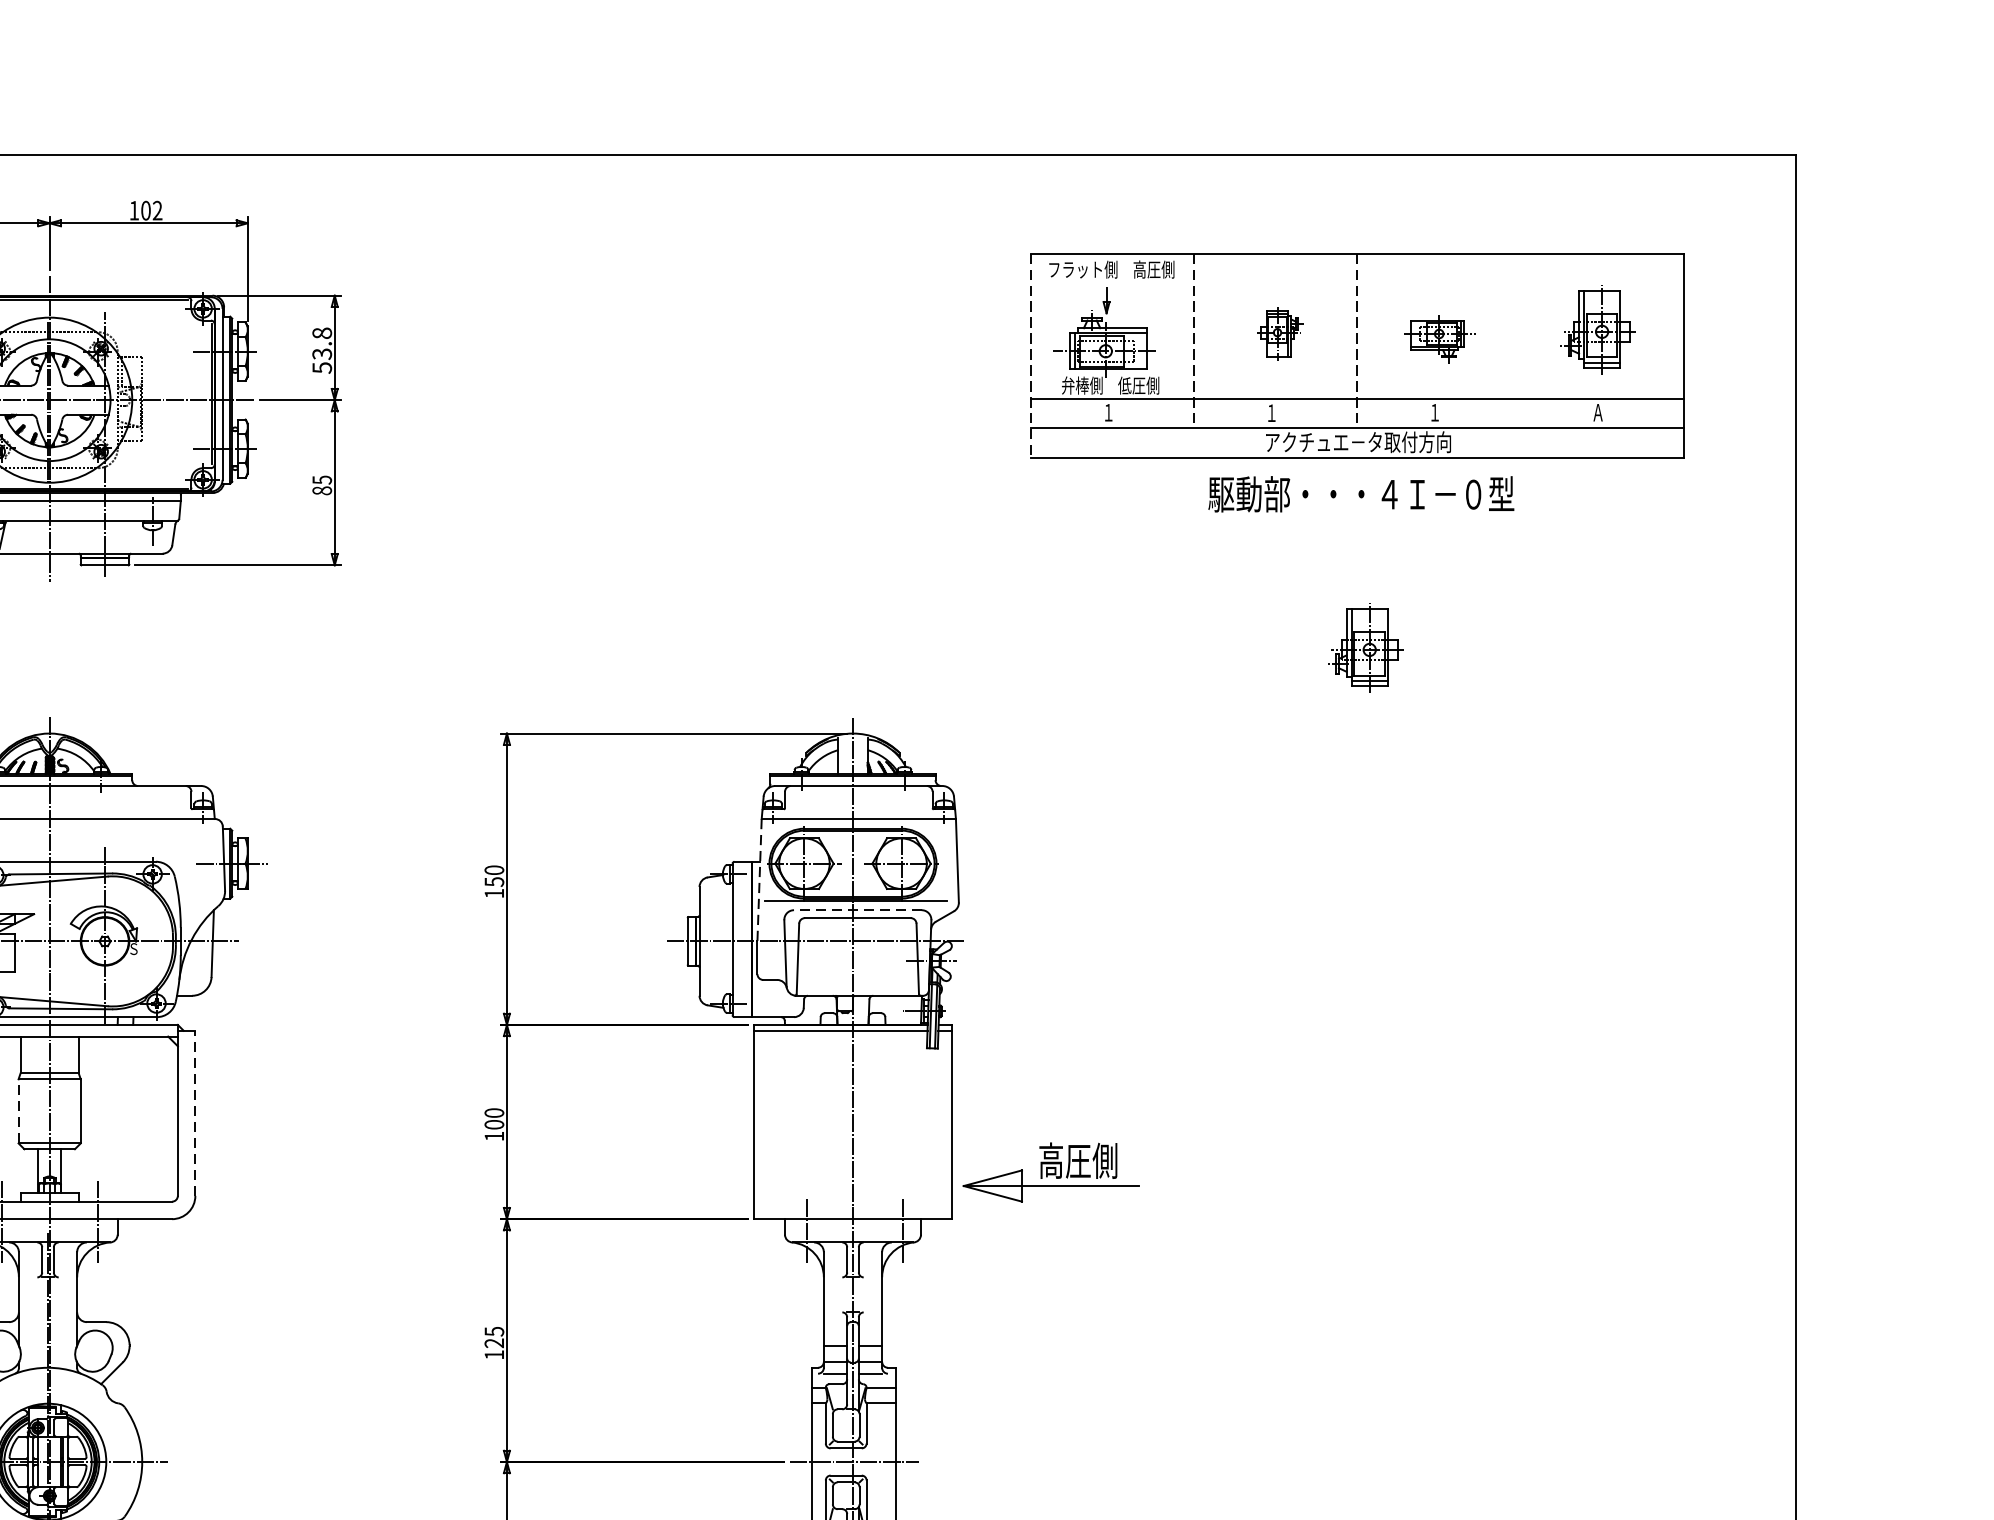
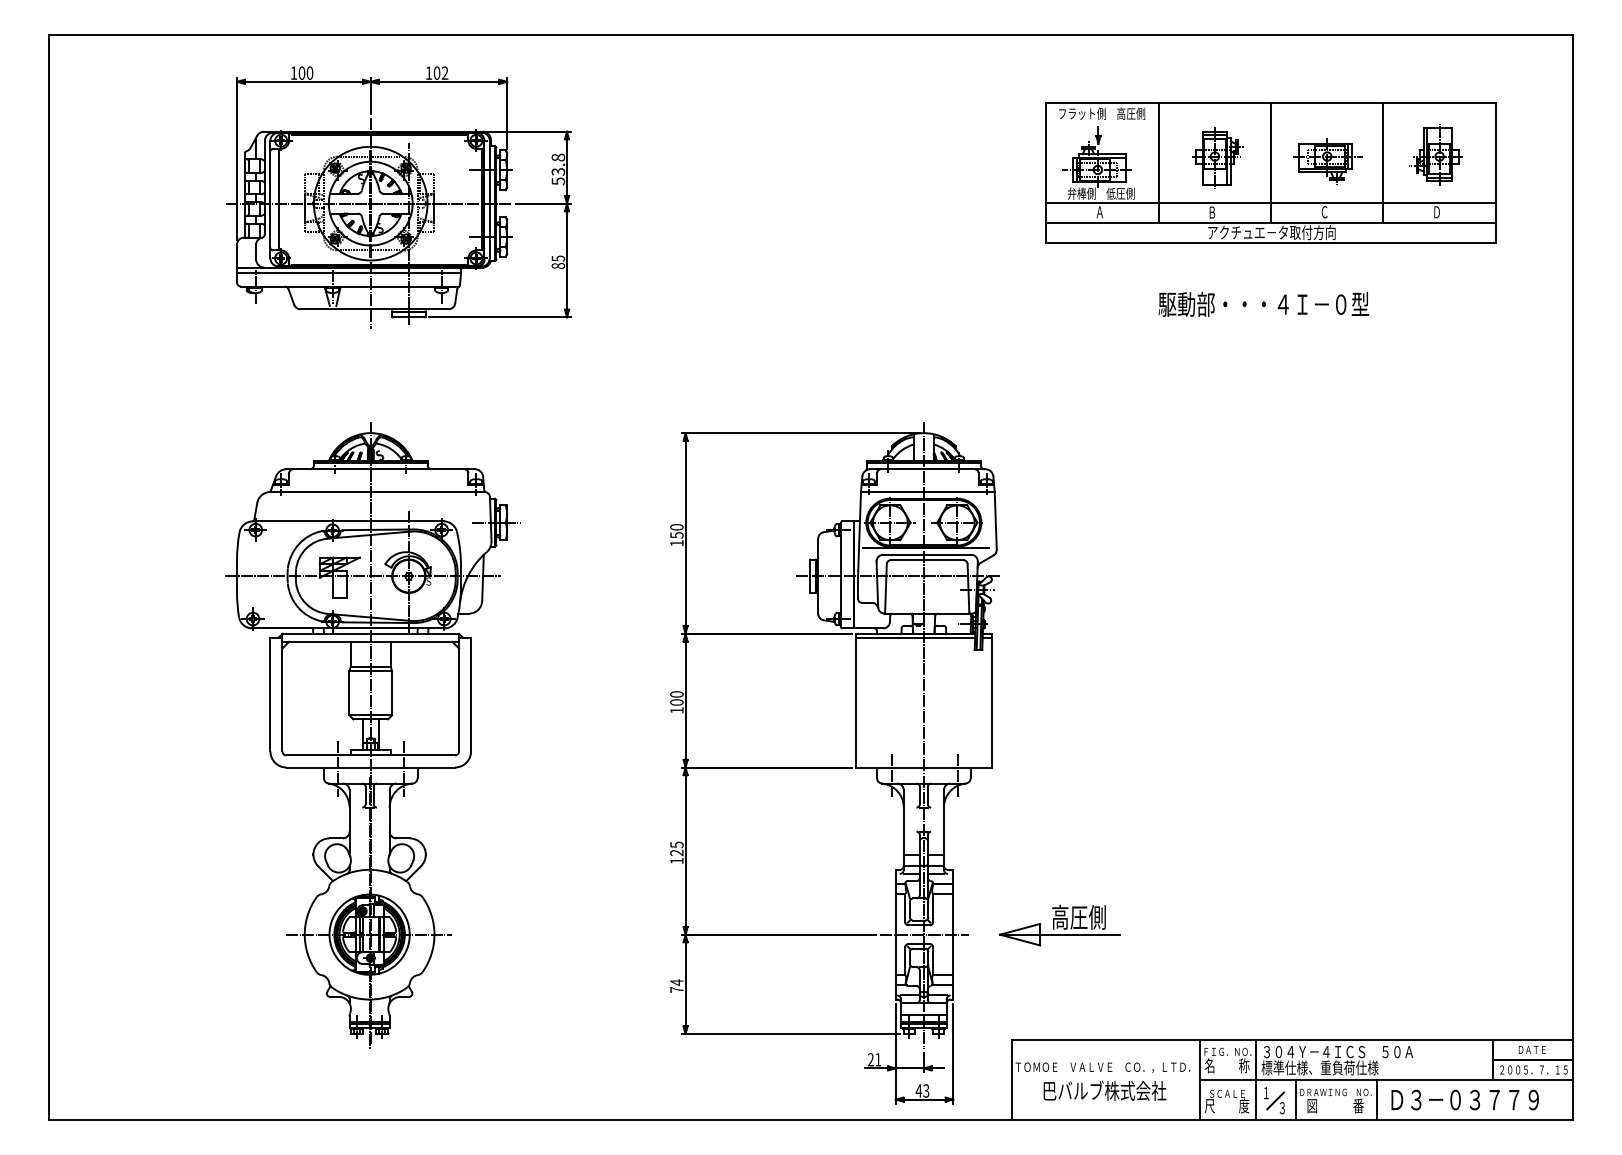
part: (1279, 333) -> (1217, 157), size x1.67
part: (1439, 339) -> (1327, 161), size x1.43
line: (1520, 340) -> (1383, 162), added
line: (1193, 341) -> (1158, 163), dashed -> solid
line: (1357, 341) -> (1271, 163), dashed -> solid
line: (1031, 356) -> (1046, 173), dashed -> solid
text: (1108, 413) -> (1099, 212), １ -> Ａ
text: (1272, 413) -> (1212, 212), １ -> Ｂ
text: (1434, 413) -> (1324, 212), １ -> Ｃ
text: (1597, 413) -> (1436, 212), Ａ -> Ｄ
text: (1360, 492) -> (1263, 303), moved
part: (1363, 646) -> (1275, 373), removed
line: (759, 880) -> (859, 534), dashed -> solid
line: (858, 909) -> (927, 554), dashed -> solid
line: (18, 1110) -> (349, 692), dashed -> solid
line: (196, 1113) -> (471, 694), dashed -> solid
part: (1050, 1172) -> (1059, 925), moved

